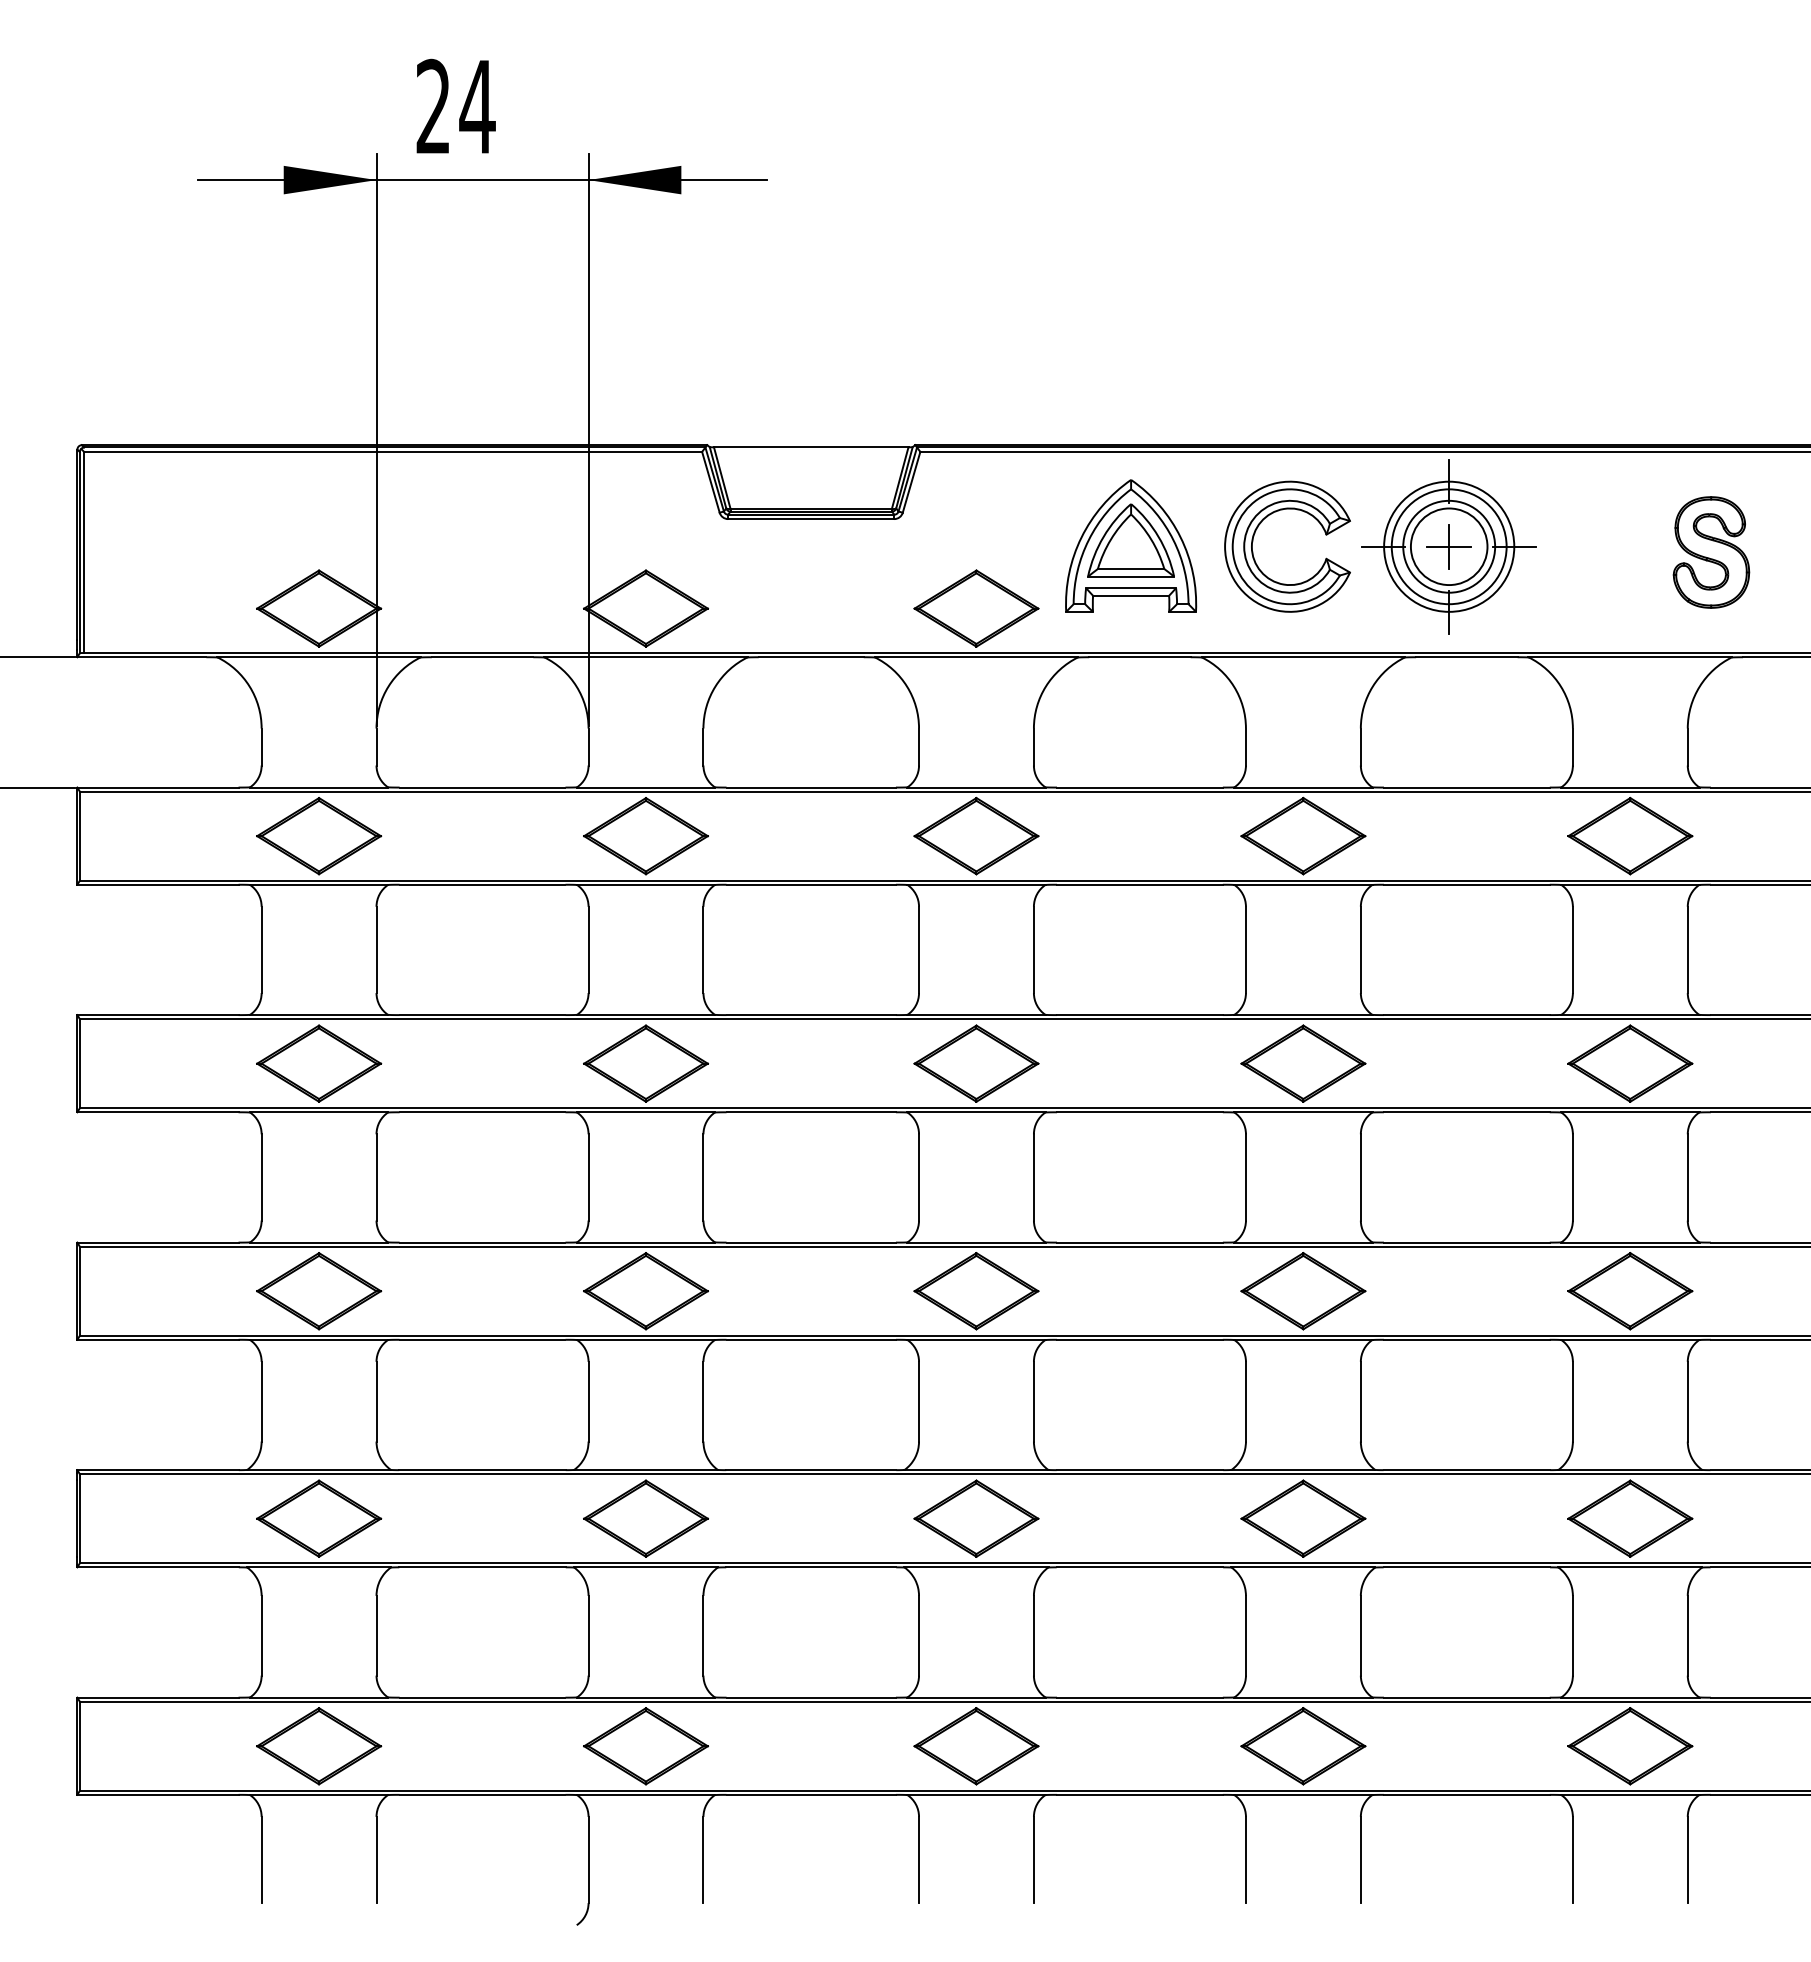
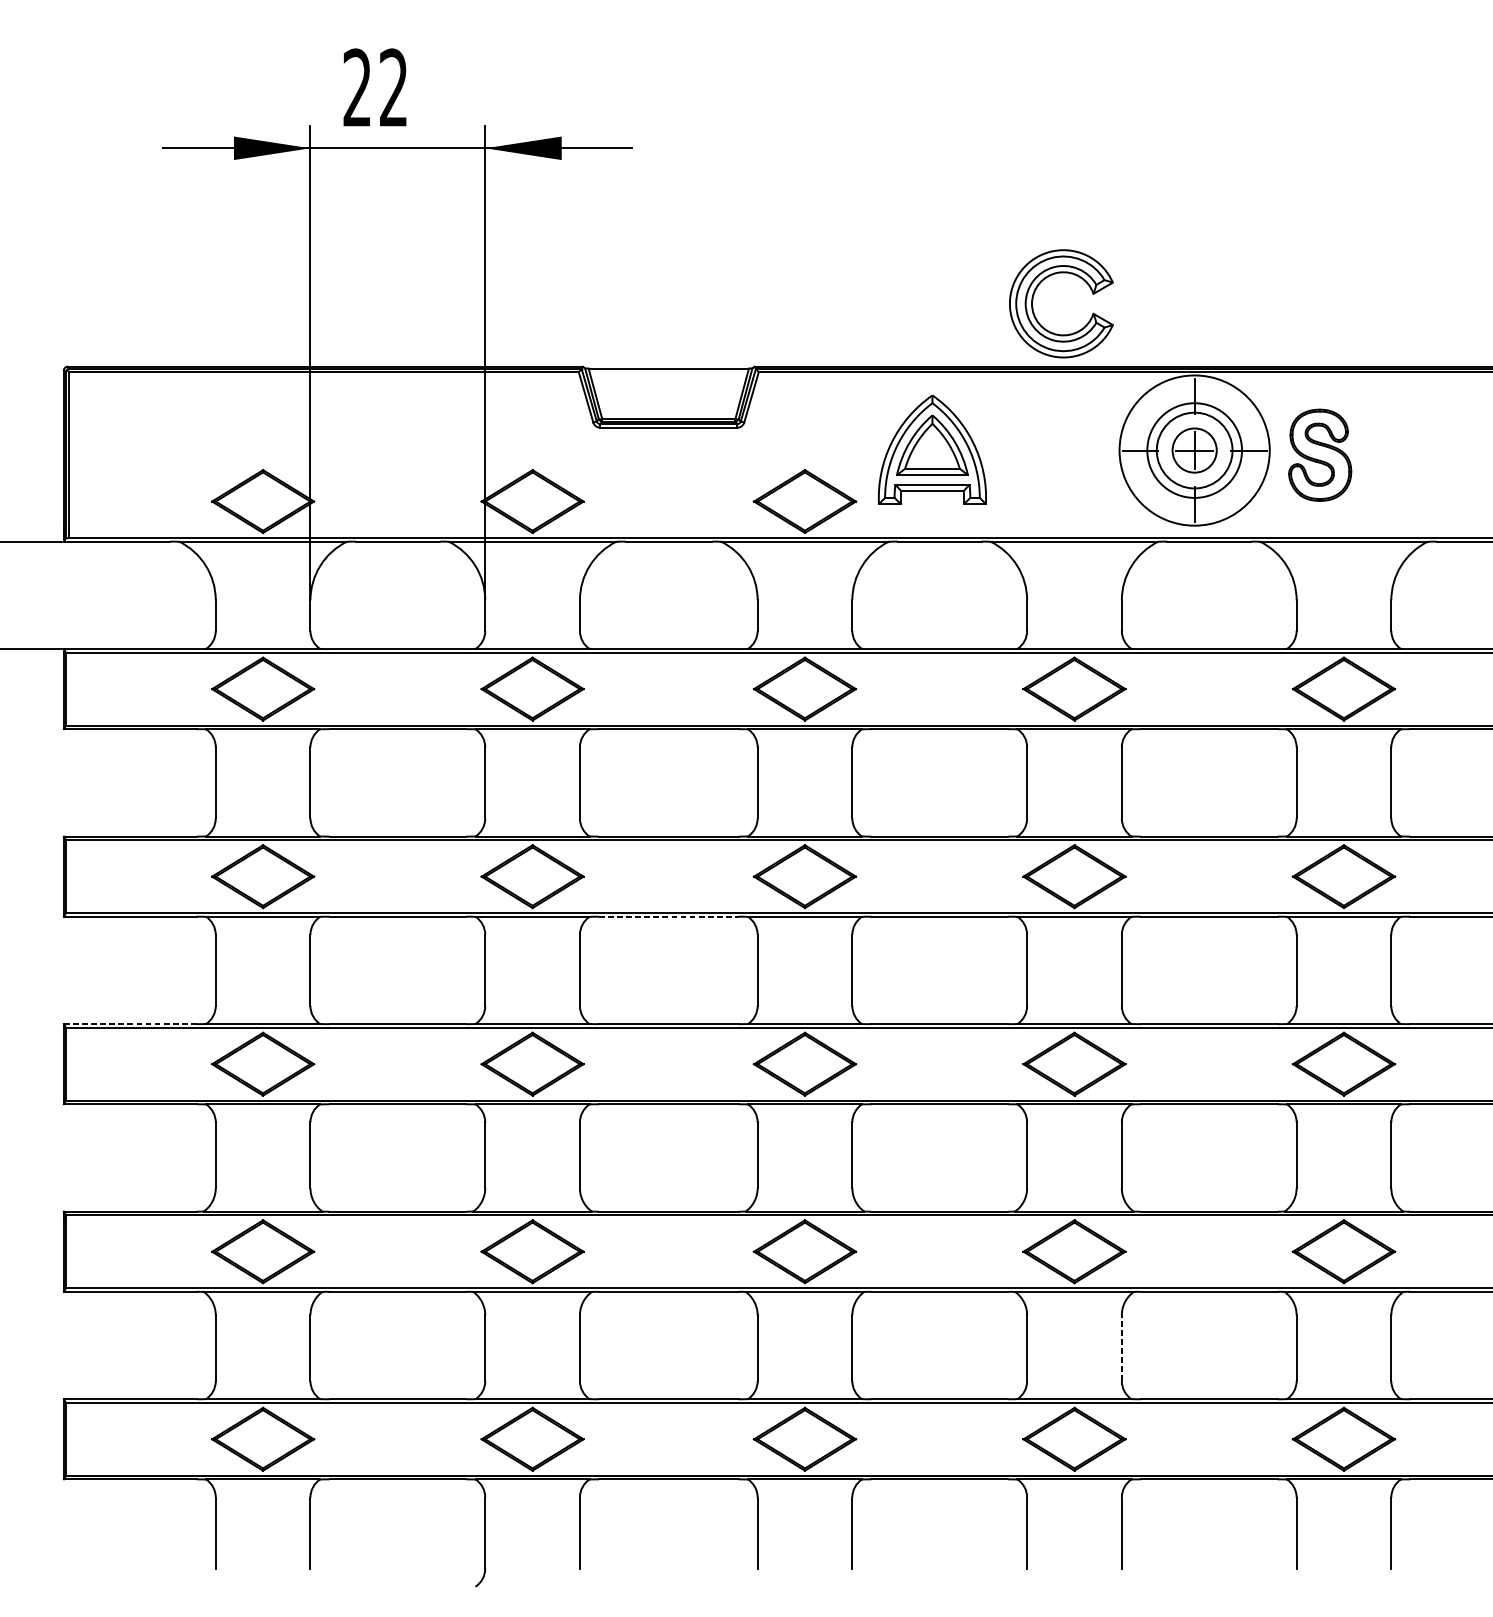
text: (477, 105) -> (393, 86), 24 -> 22
part: (1253, 541) -> (1033, 299), moved
circle: (1448, 546) -> (1194, 450), size x0.7
circle: (1449, 546) -> (1194, 450), size x1.4
part: (1711, 552) -> (1320, 455), moved
line: (811, 1112) -> (669, 916), solid -> dashed
line: (157, 1242) -> (129, 1024), solid -> dashed
line: (1360, 1635) -> (1121, 1348), solid -> dashed

